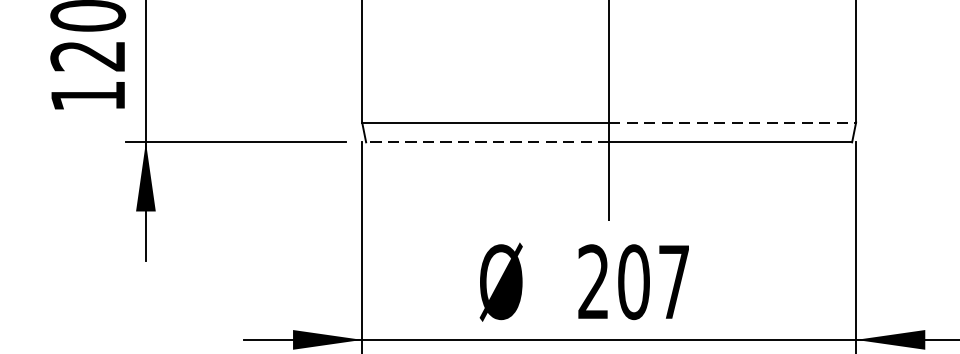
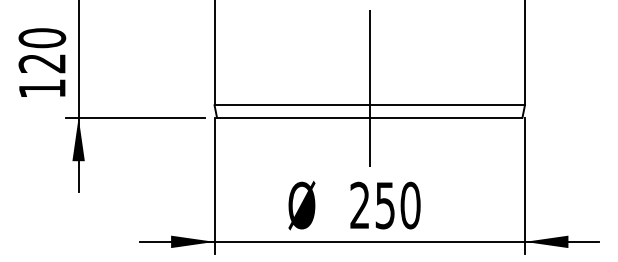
line: (732, 122) -> (447, 105), dashed -> solid
line: (486, 141) -> (292, 117), dashed -> solid
text: (653, 282) -> (397, 205), 207 -> 250

